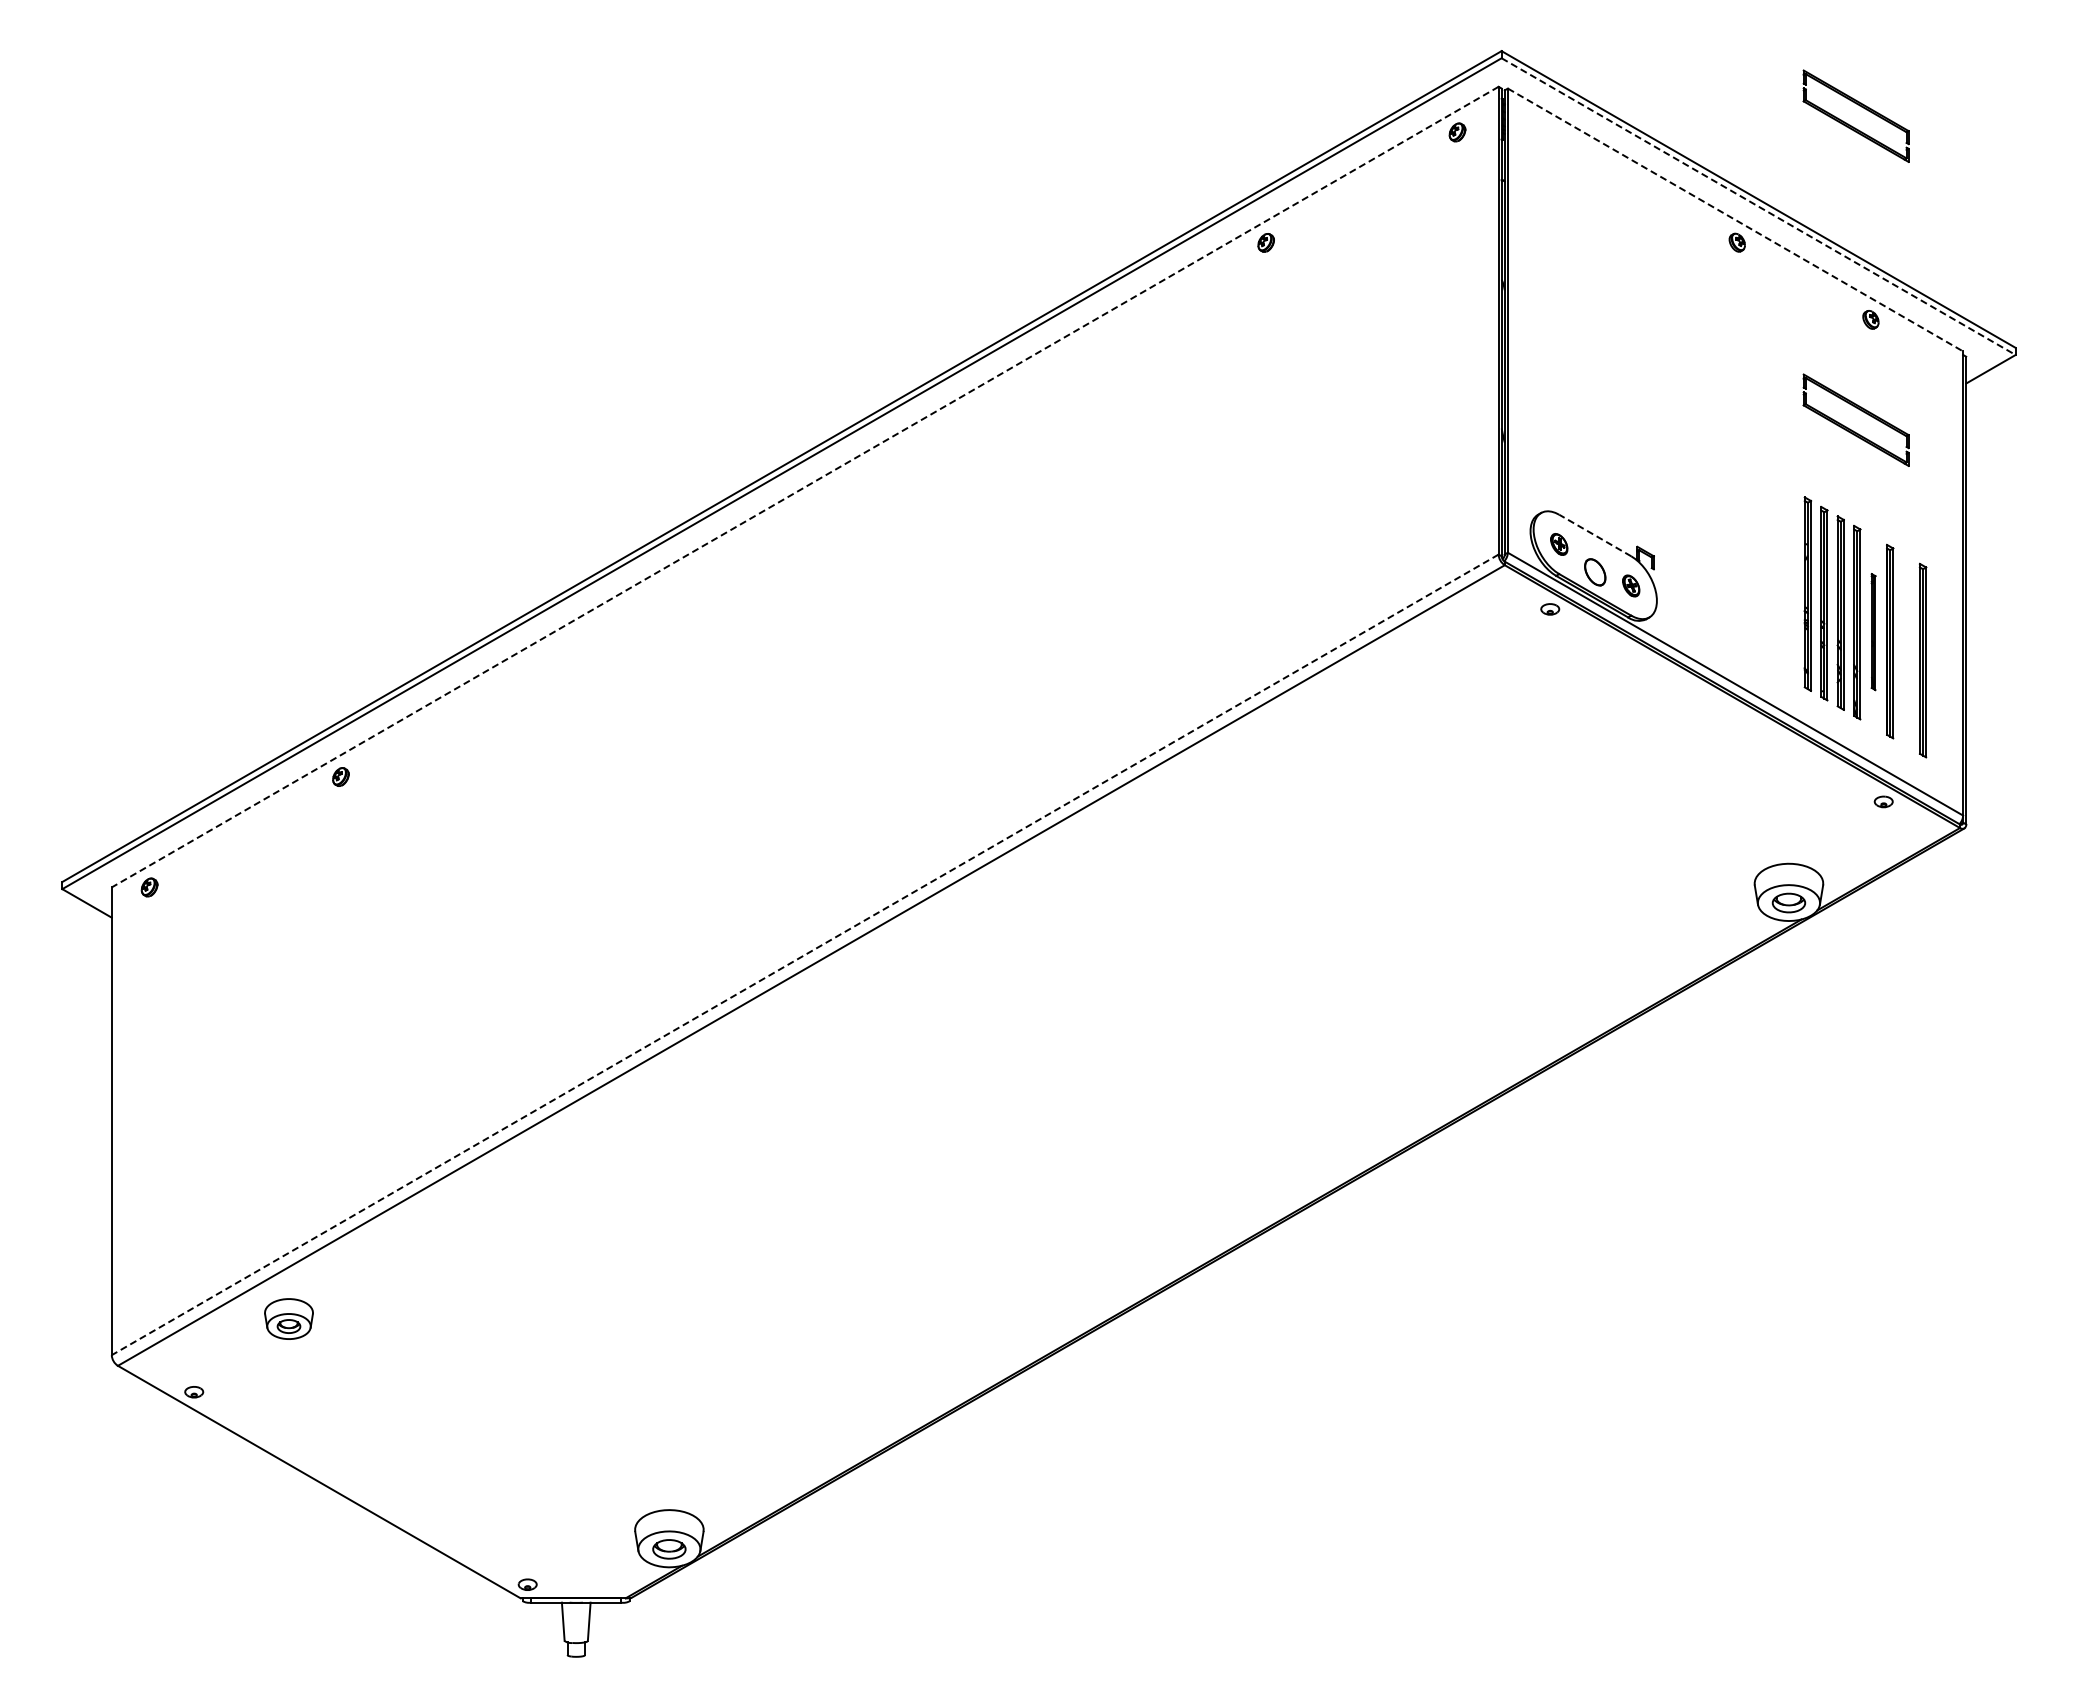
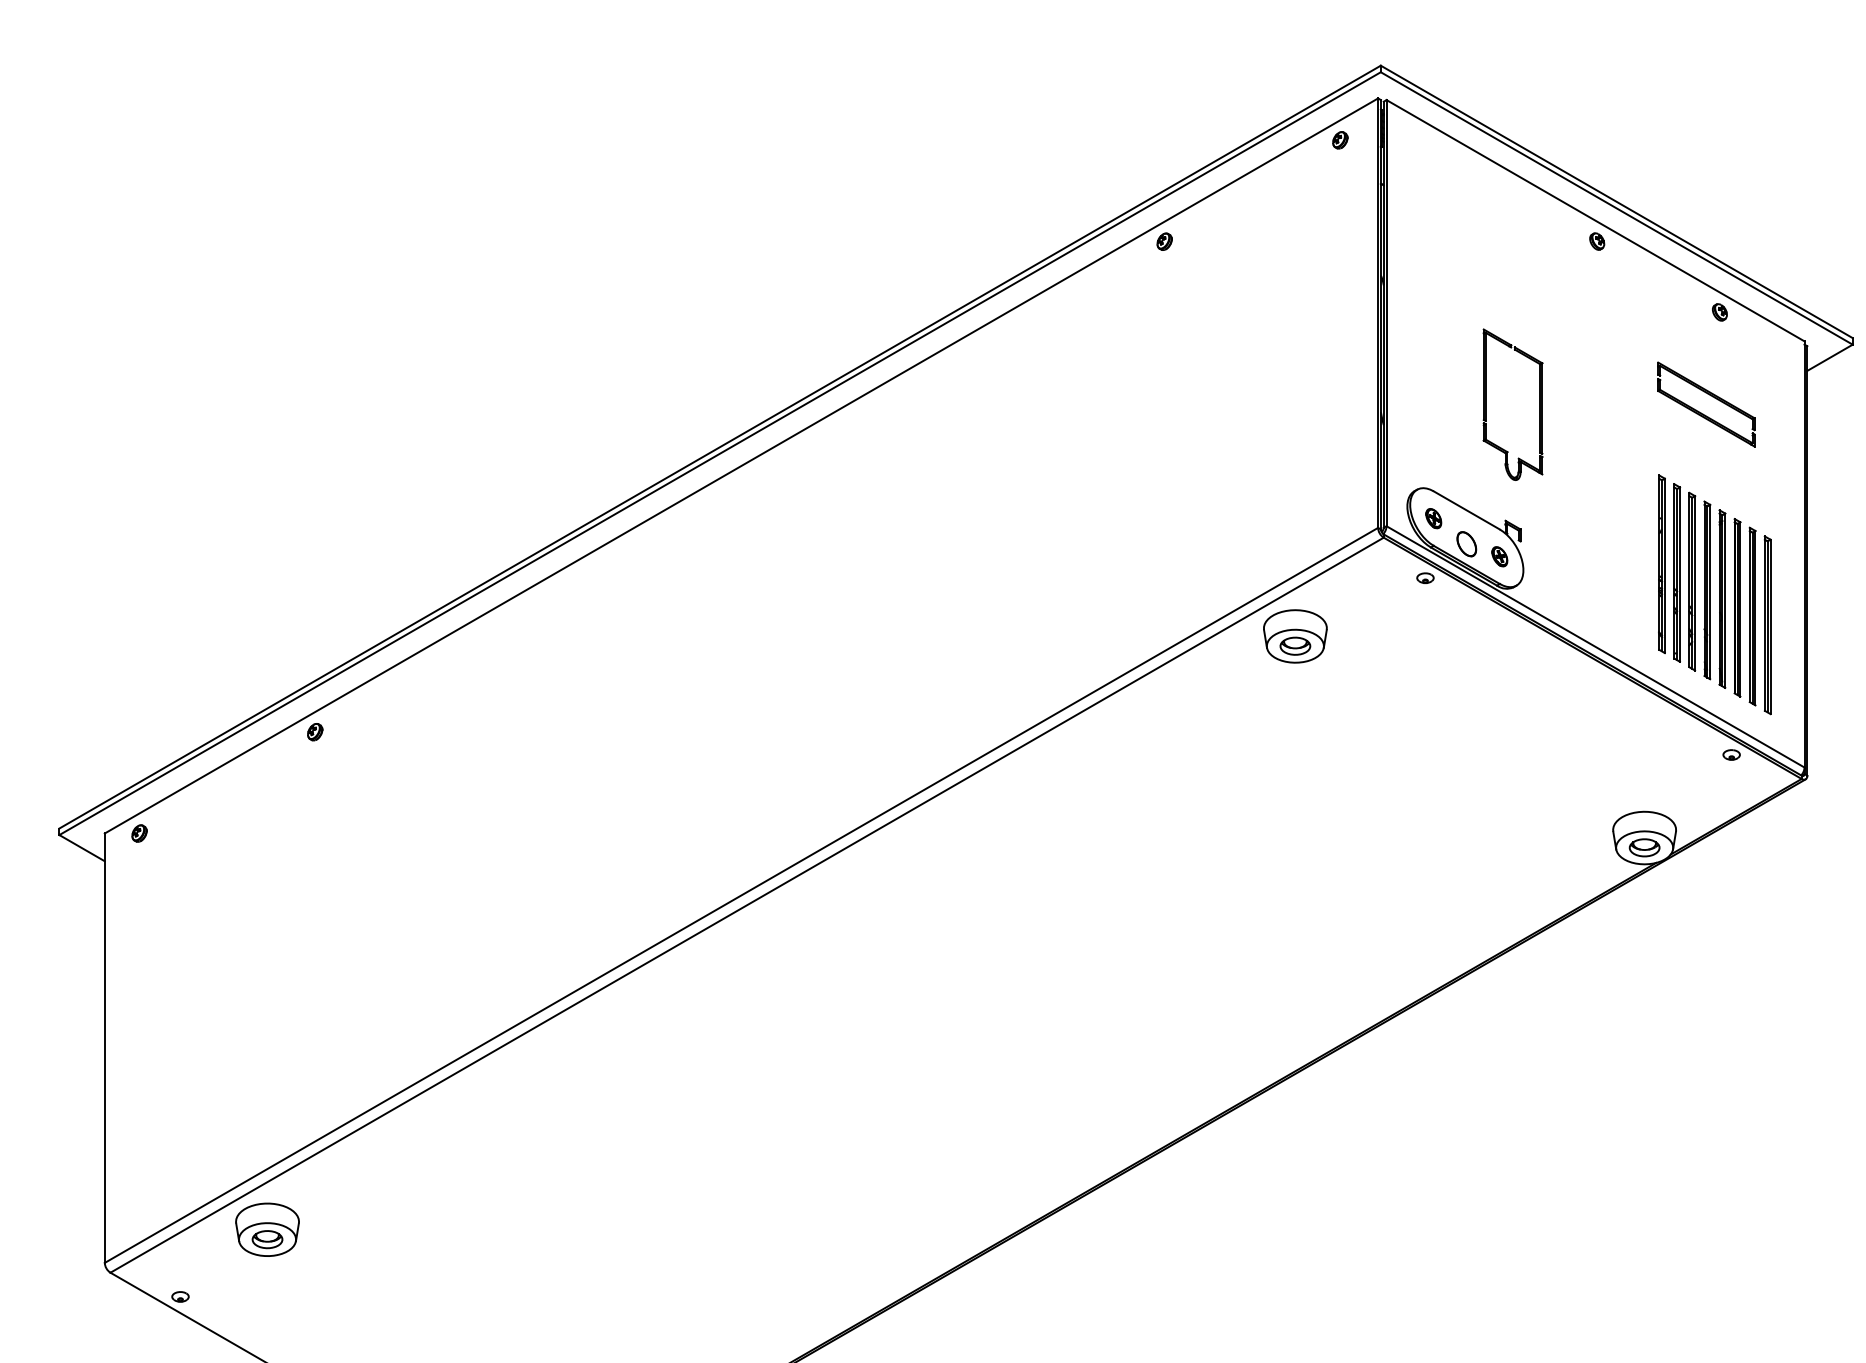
part: (1859, 106) -> (1709, 116), removed
line: (1758, 206) -> (1616, 208), dashed -> solid
line: (1735, 219) -> (1595, 220), dashed -> solid
part: (1616, 420) -> (1486, 404), added
line: (805, 487) -> (741, 466), dashed -> solid
line: (1595, 535) -> (1467, 510), dashed -> solid
part: (1873, 631) -> (1722, 598), size x1.67
part: (1906, 650) -> (1752, 615), added
part: (1408, 672) -> (1295, 636), added
line: (805, 954) -> (741, 895), dashed -> solid
part: (288, 1318) -> (267, 1229), size x1.43

